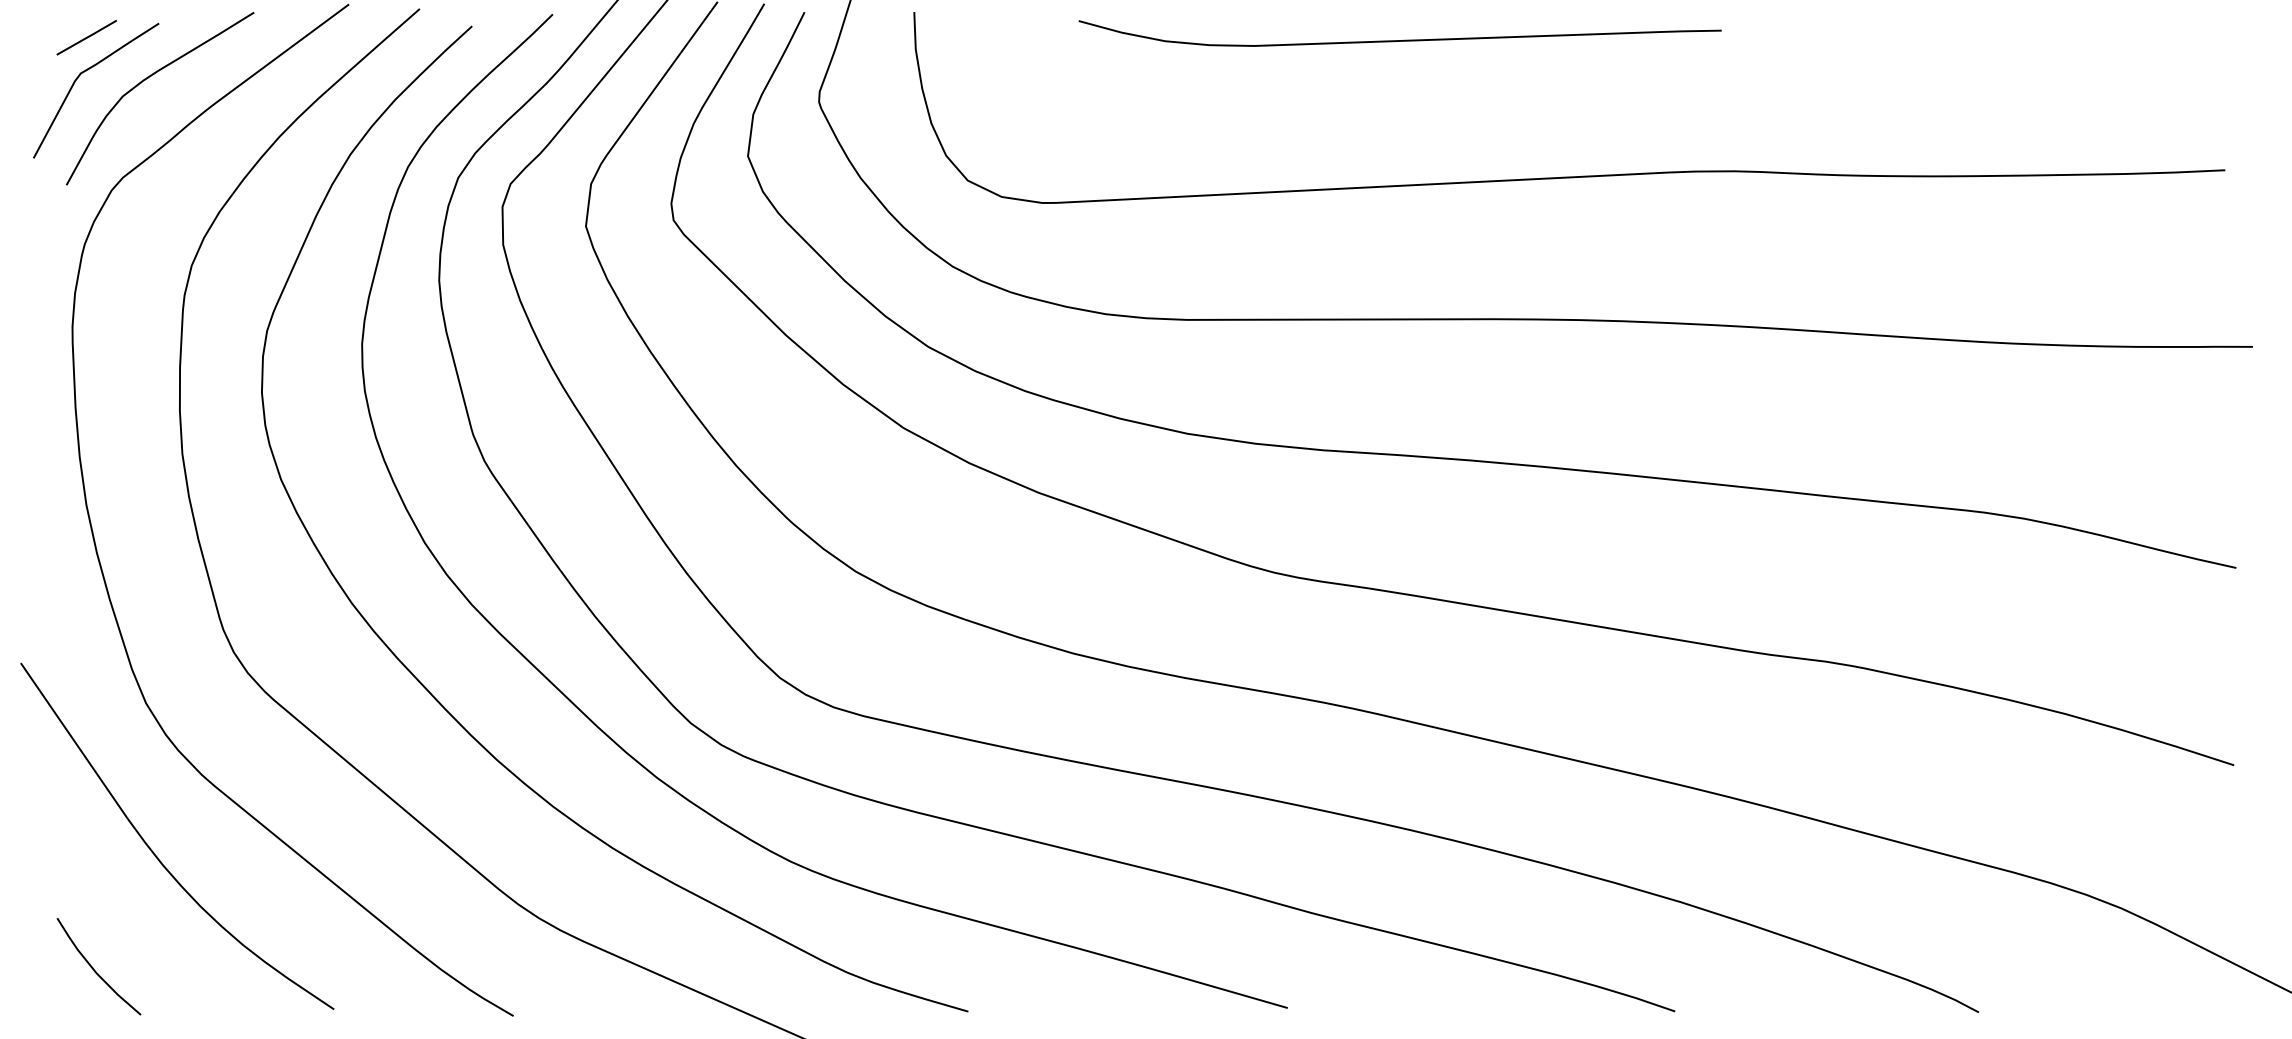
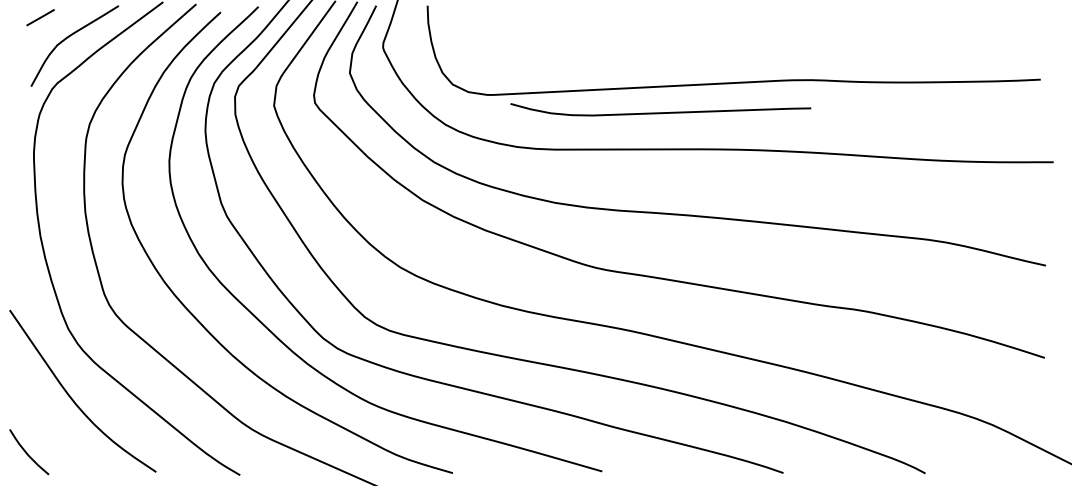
curve: (1399, 39) -> (660, 112), moved
curve: (82, 75) -> (38, 35), removed
curve: (97, 969) -> (28, 453), moved

